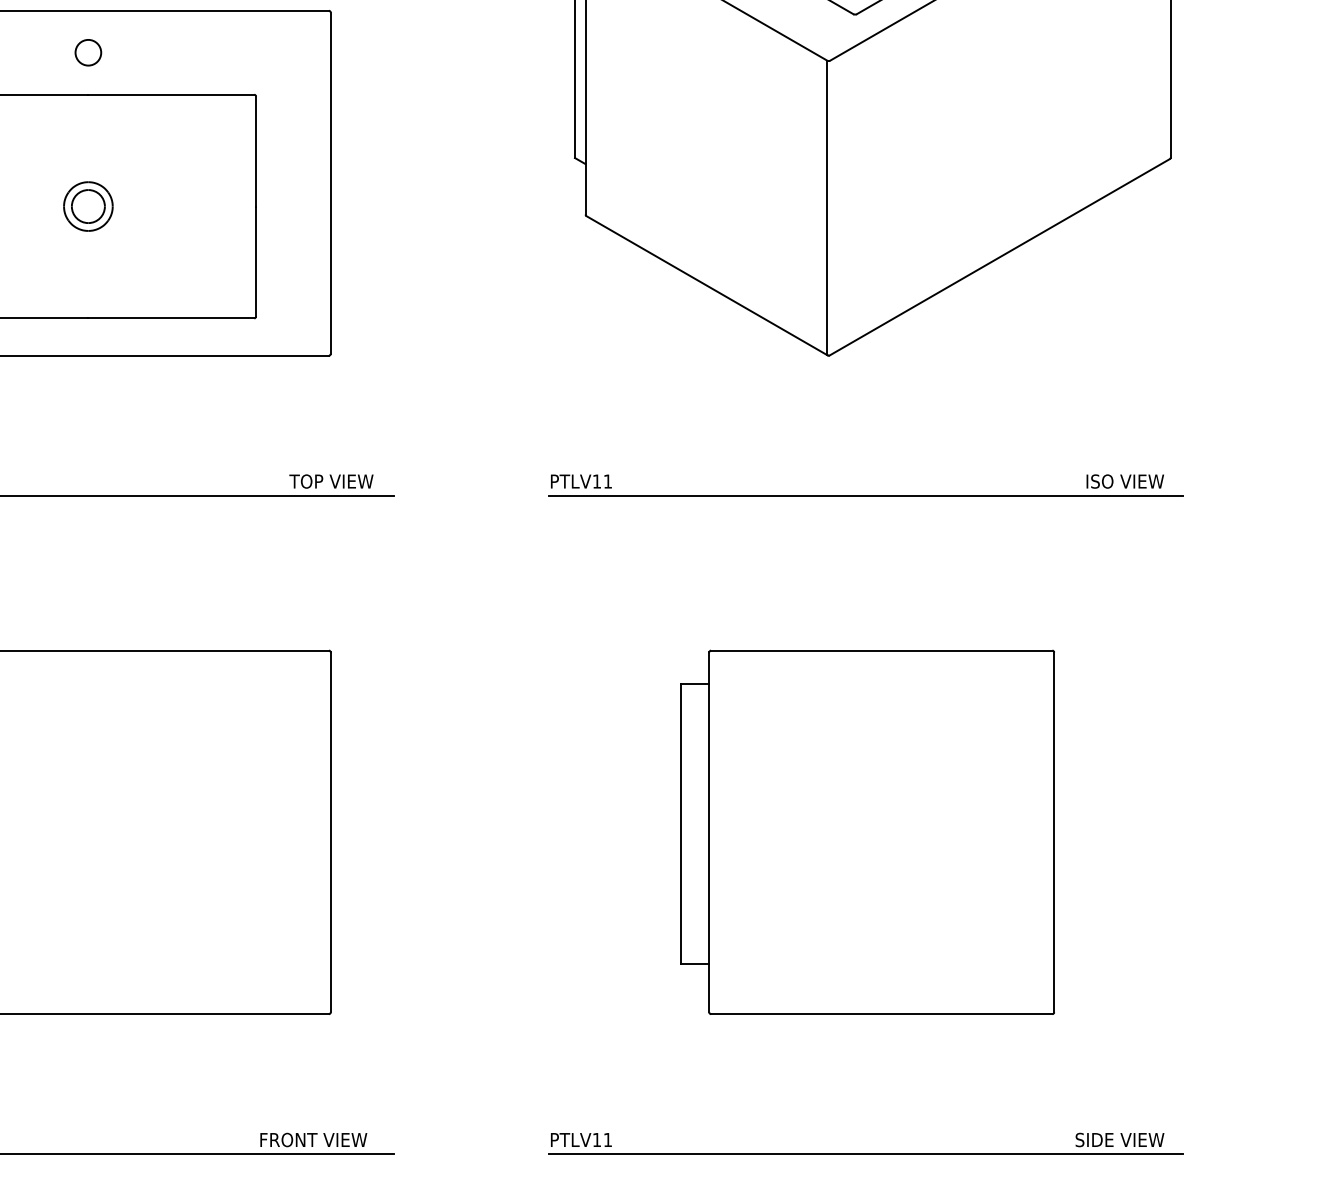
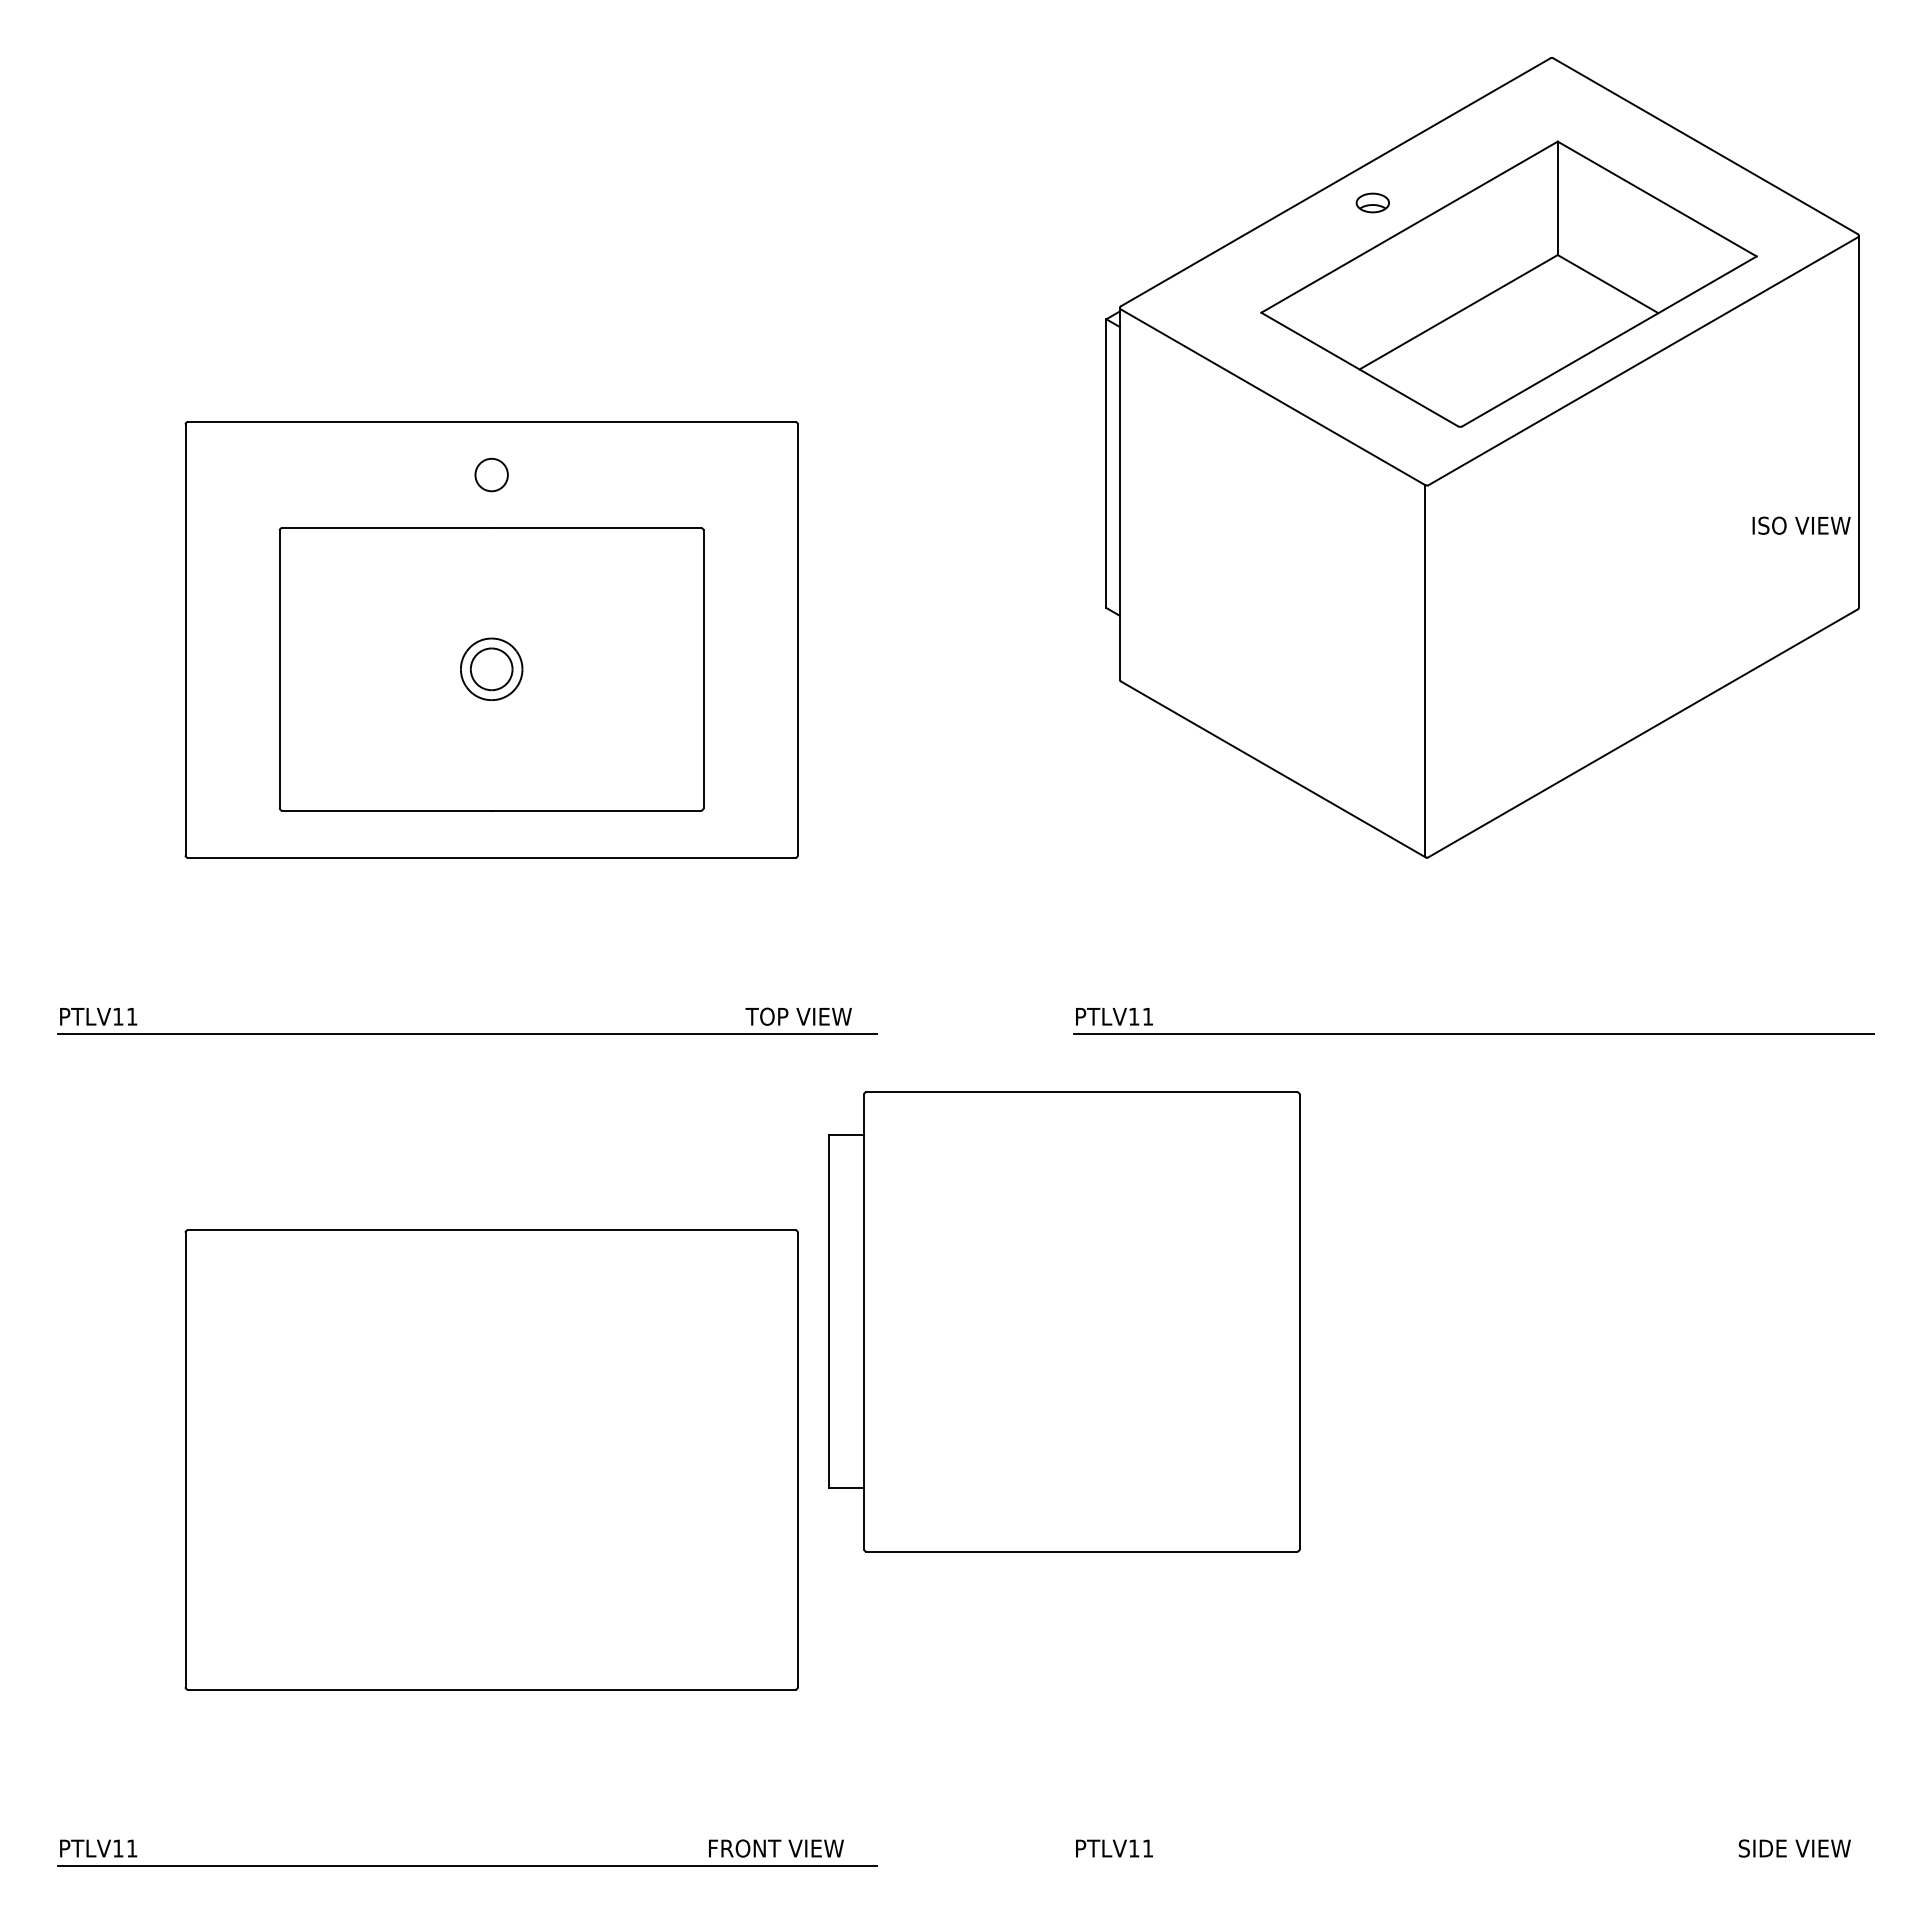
text: (1125, 481) -> (1801, 525), moved
part: (867, 832) -> (1064, 1321), moved
line: (865, 1154) -> (1473, 1866), removed

